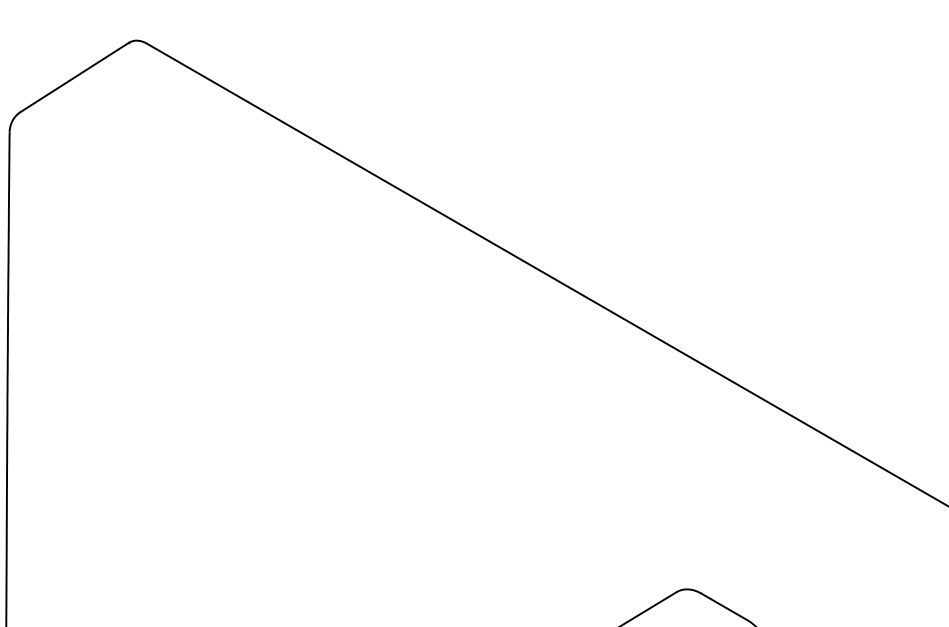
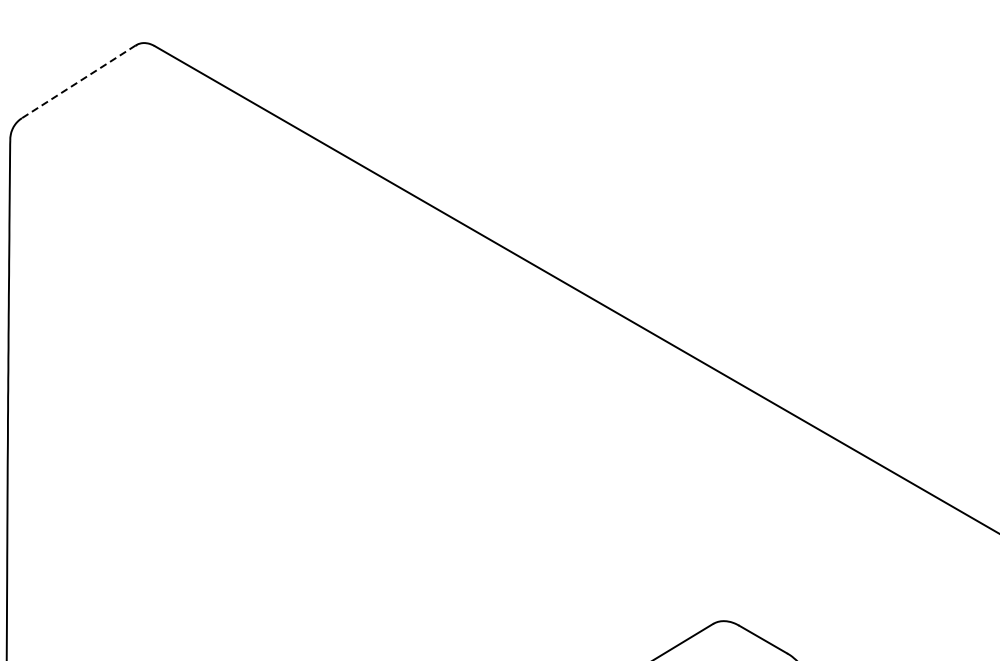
line: (74, 77) -> (78, 81), solid -> dashed

